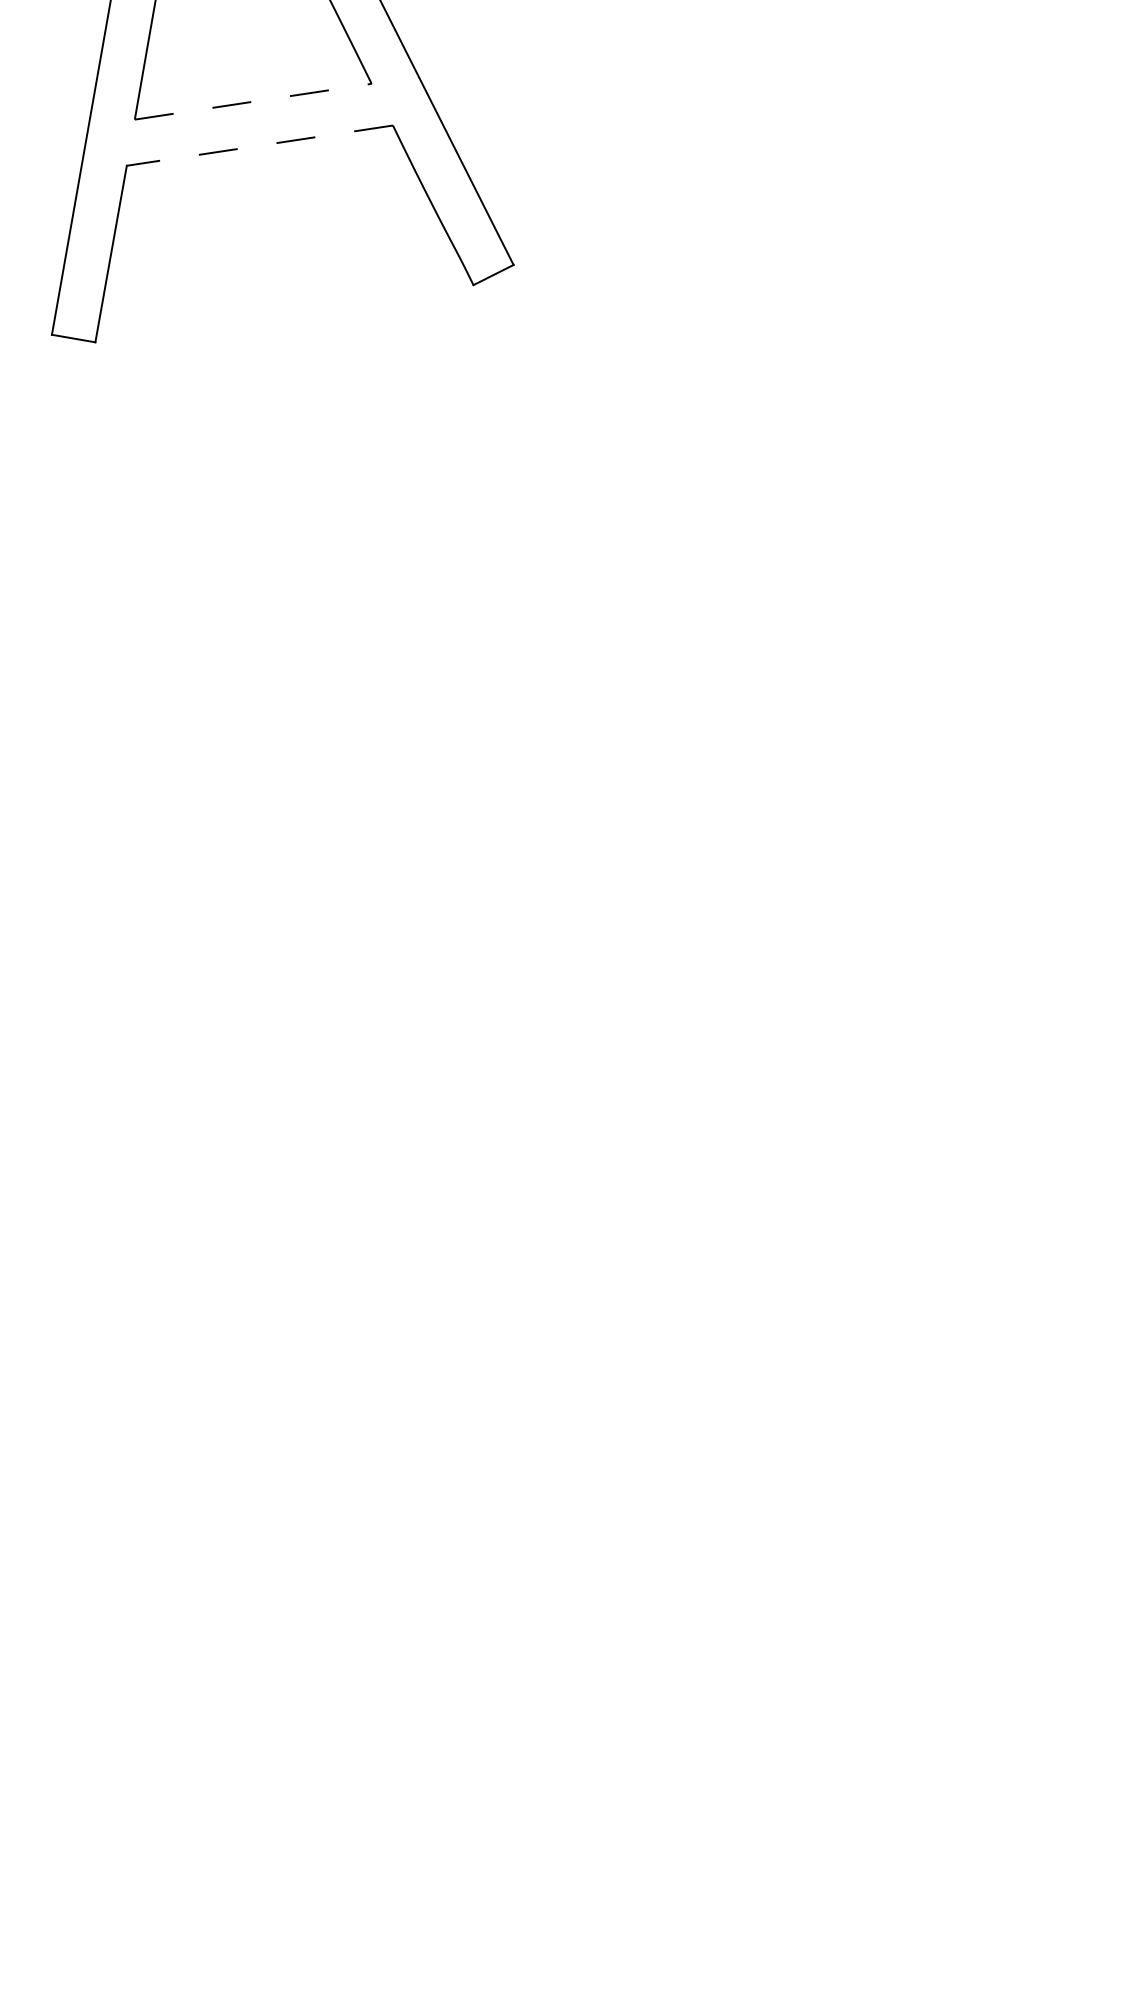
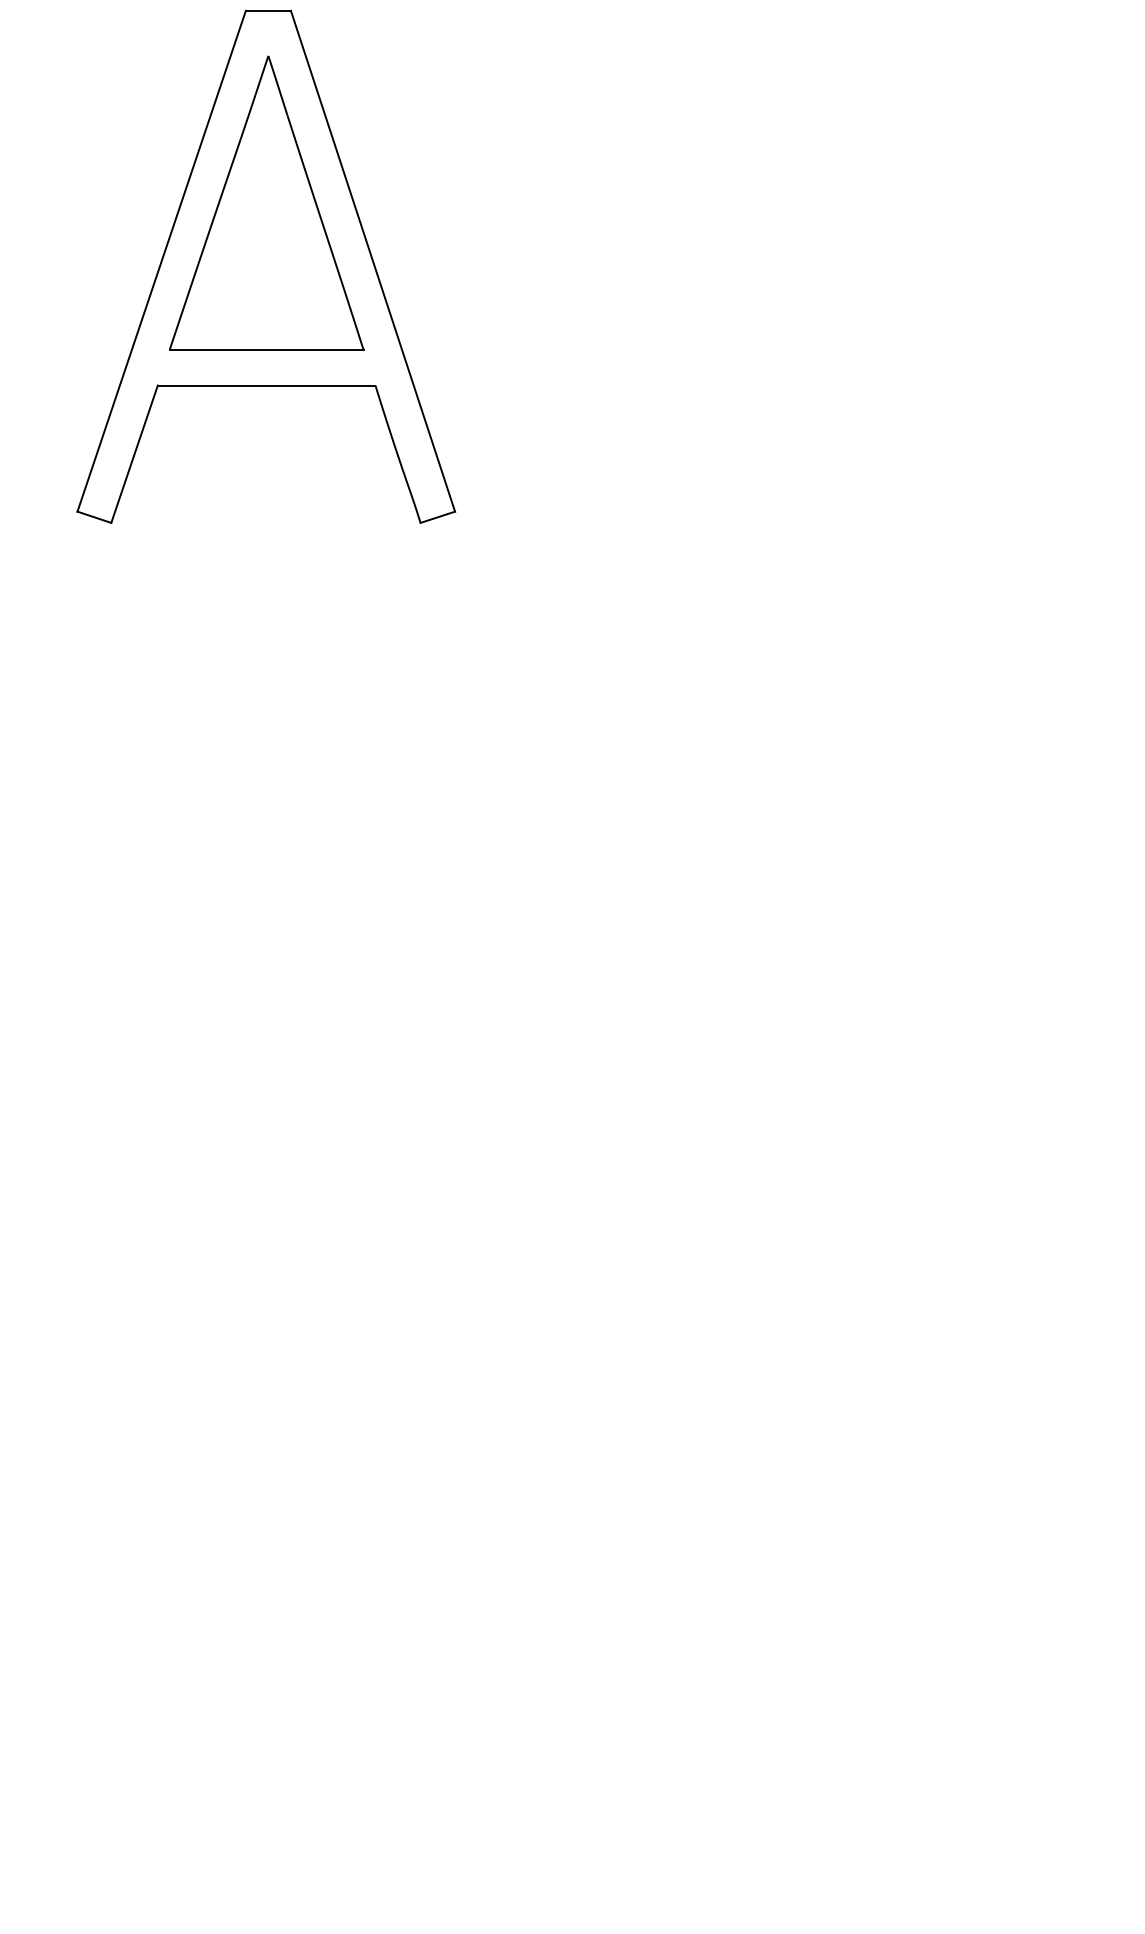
line: (253, 101) -> (266, 349), dashed -> solid
line: (259, 145) -> (266, 385), dashed -> solid

